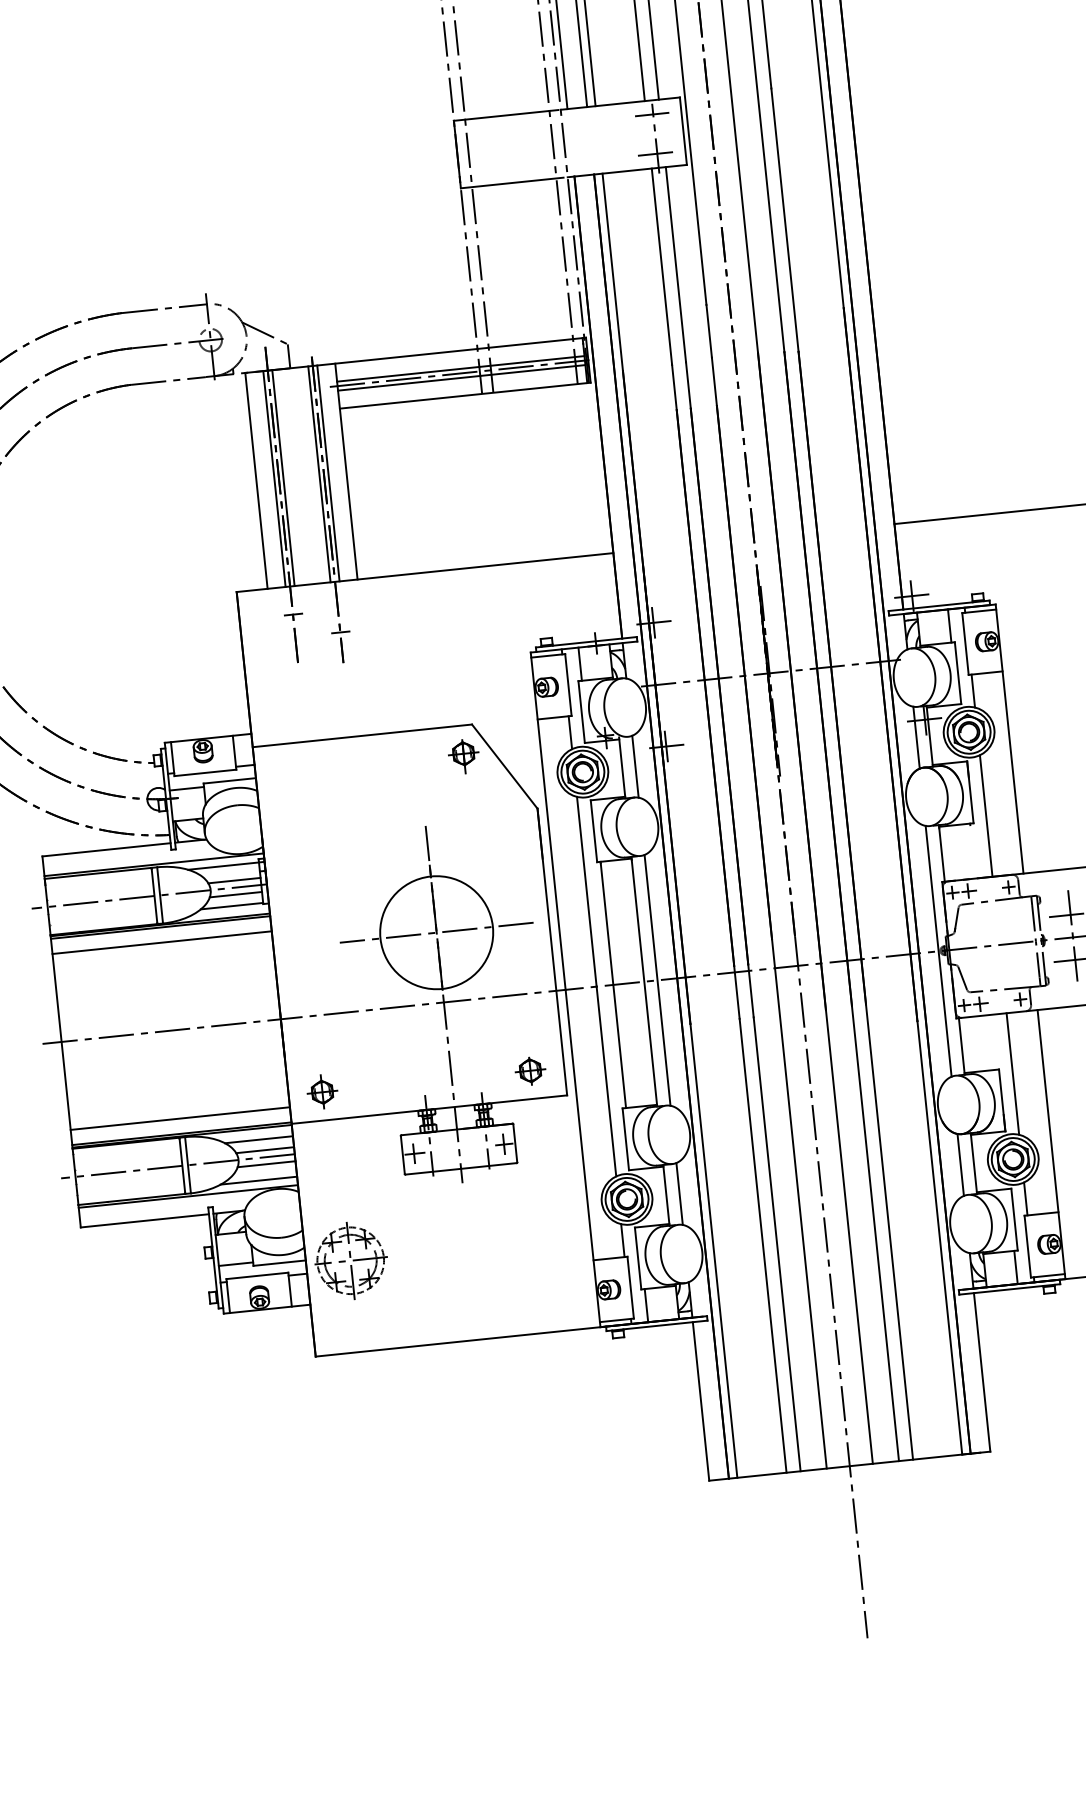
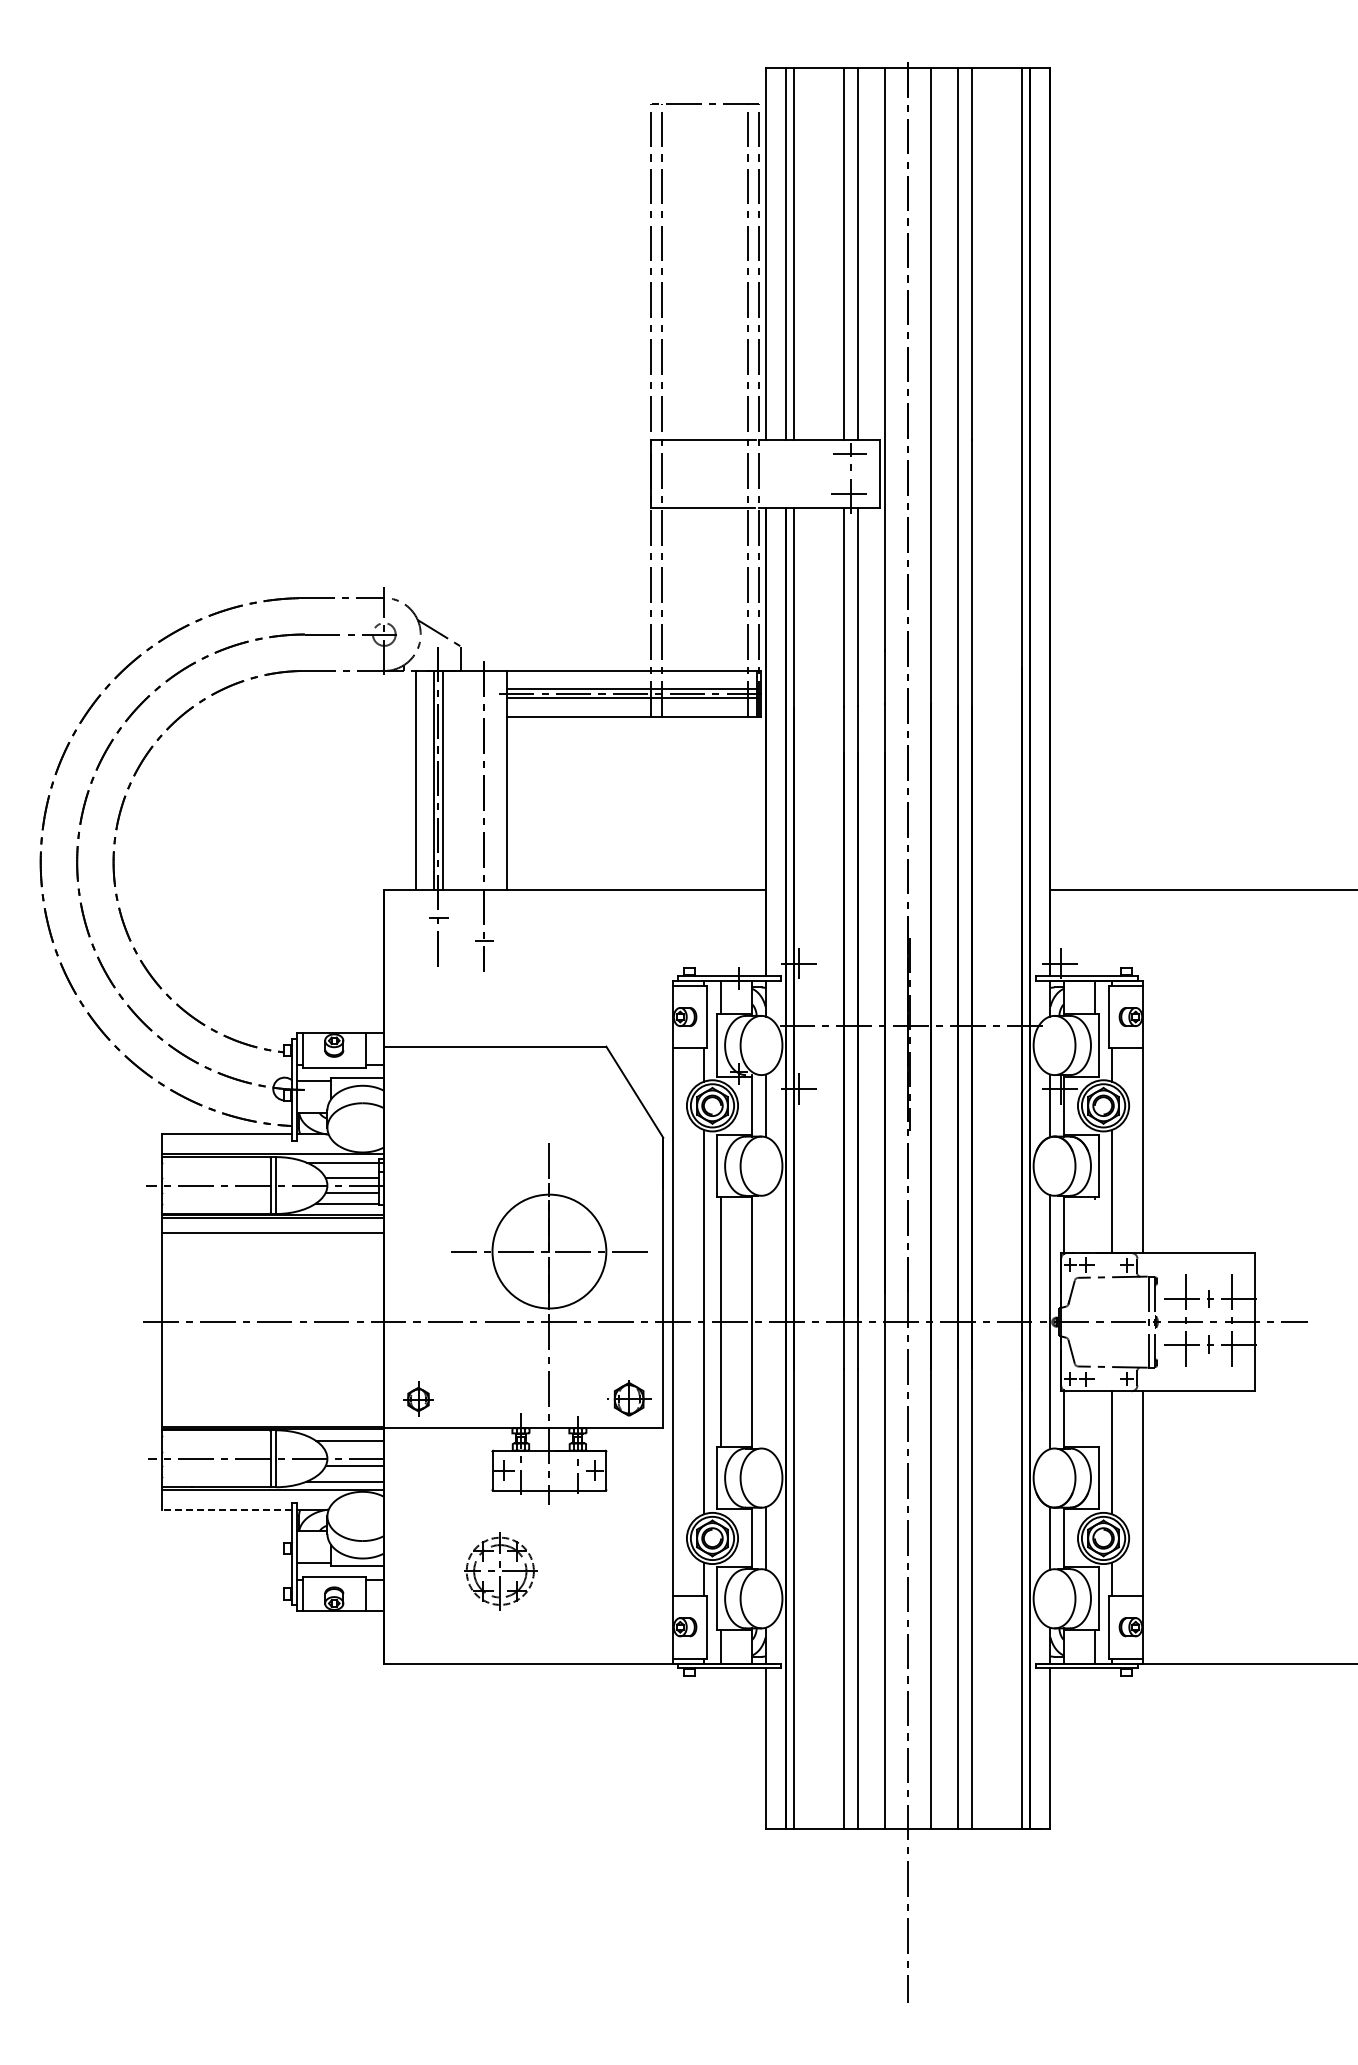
line: (328, 472) -> (488, 779), removed
line: (319, 473) -> (479, 779), removed
part: (463, 756) -> (594, 1077), removed
line: (657, 980) -> (765, 1322), removed
part: (529, 1070) -> (628, 1399), size x1.4
line: (180, 1118) -> (273, 1411), removed
line: (264, 1150) -> (354, 1451), removed
line: (145, 1221) -> (227, 1510), solid -> dashed
part: (350, 1260) -> (500, 1571), moved

